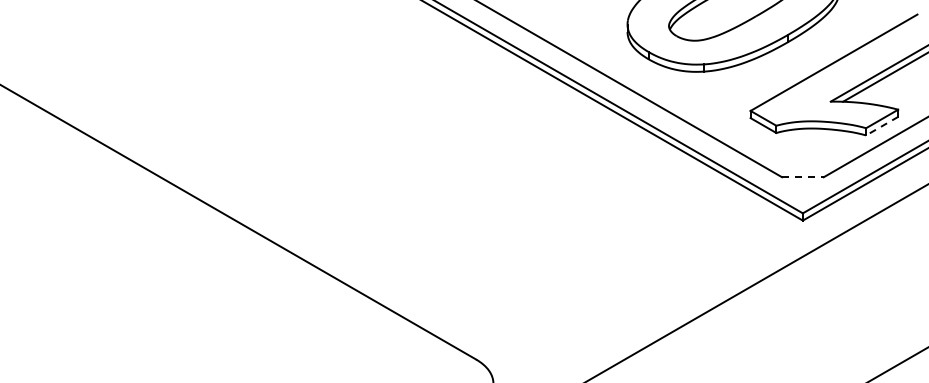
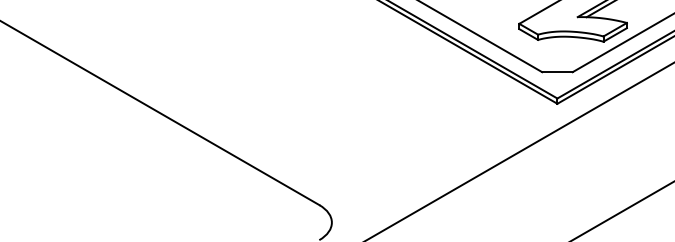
line: (882, 126) -> (615, 35), dashed -> solid
line: (802, 177) -> (557, 72), dashed -> solid

